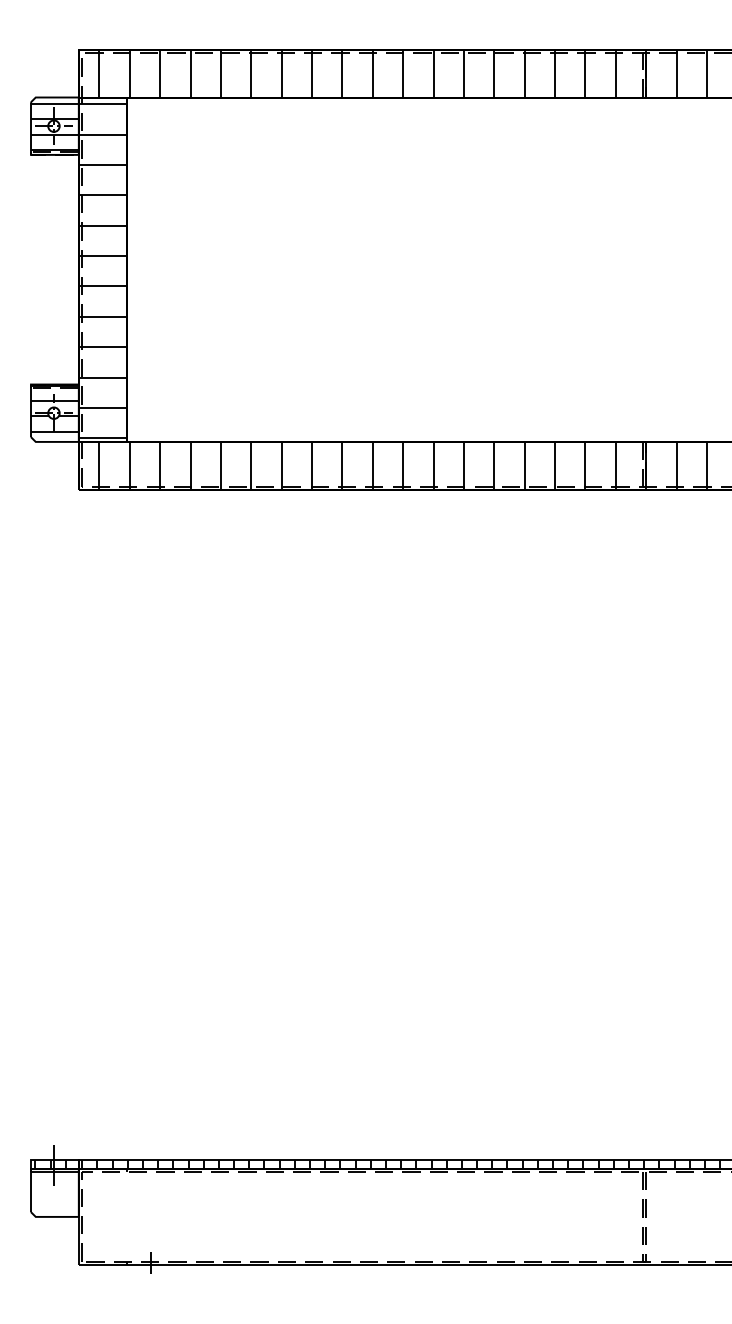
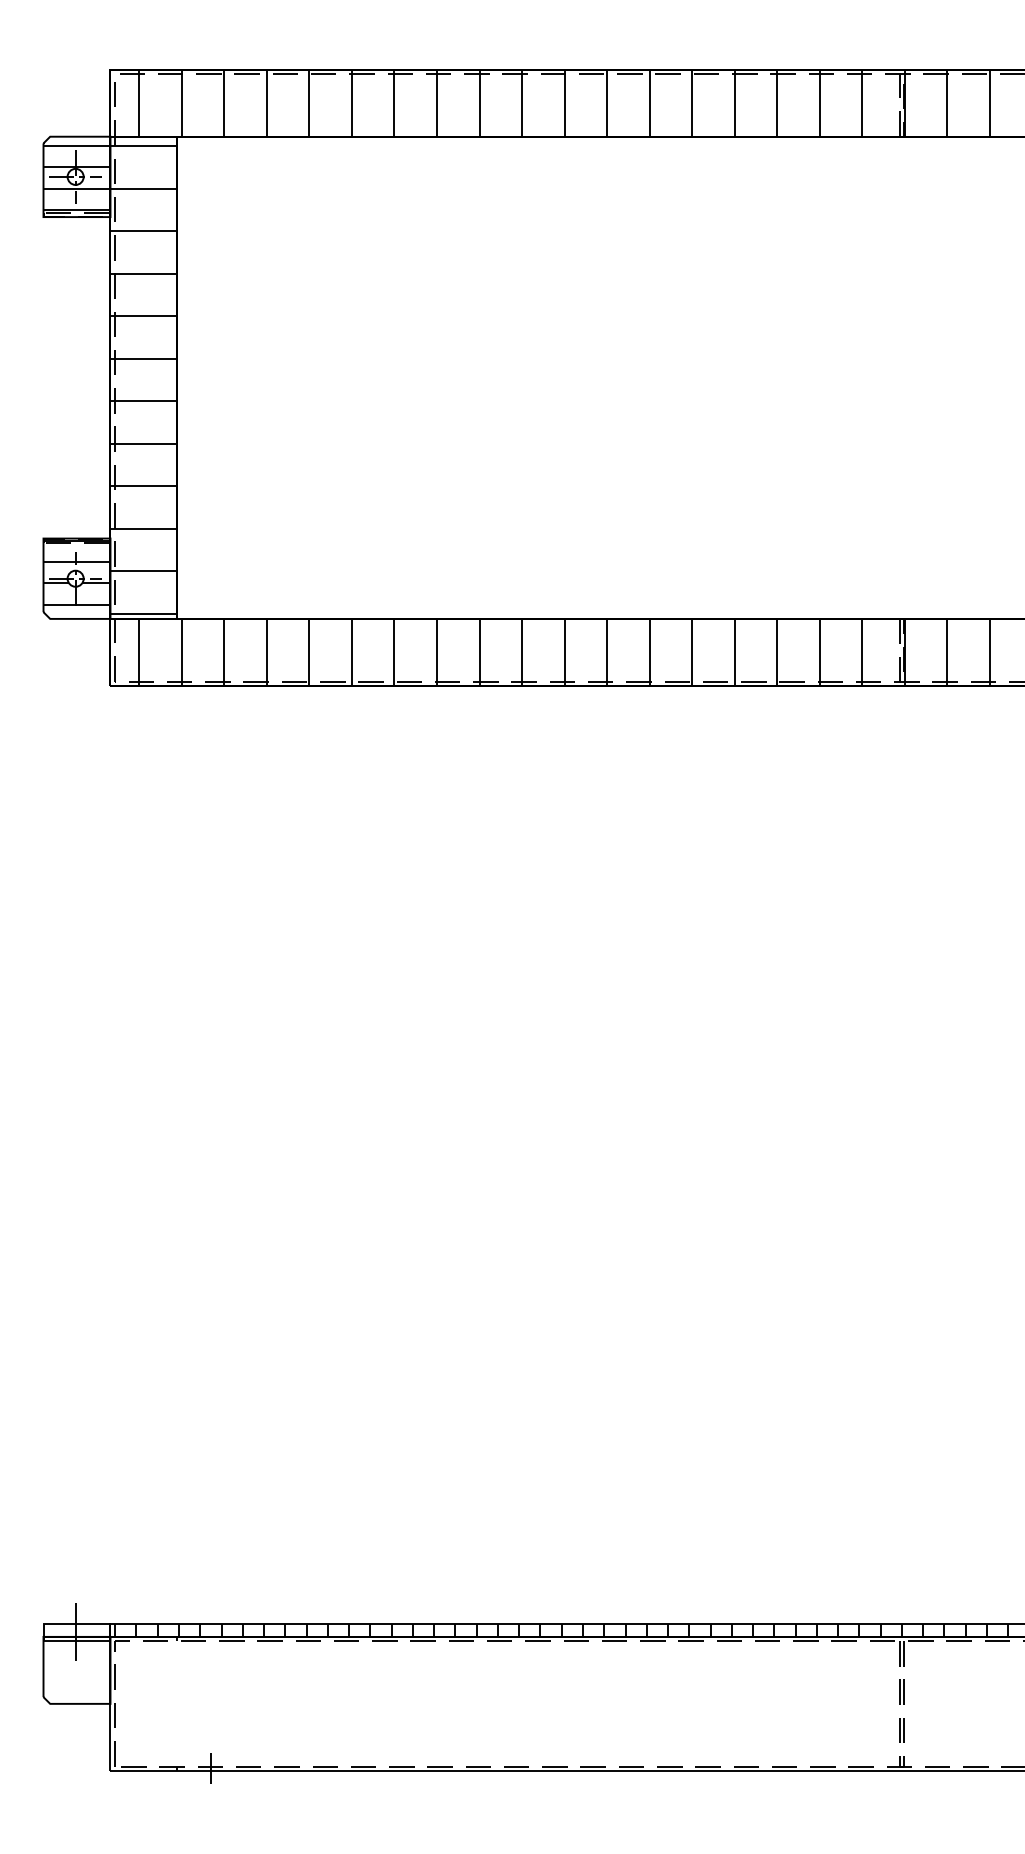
hatch: (50, 1163) -> (70, 1629), removed

